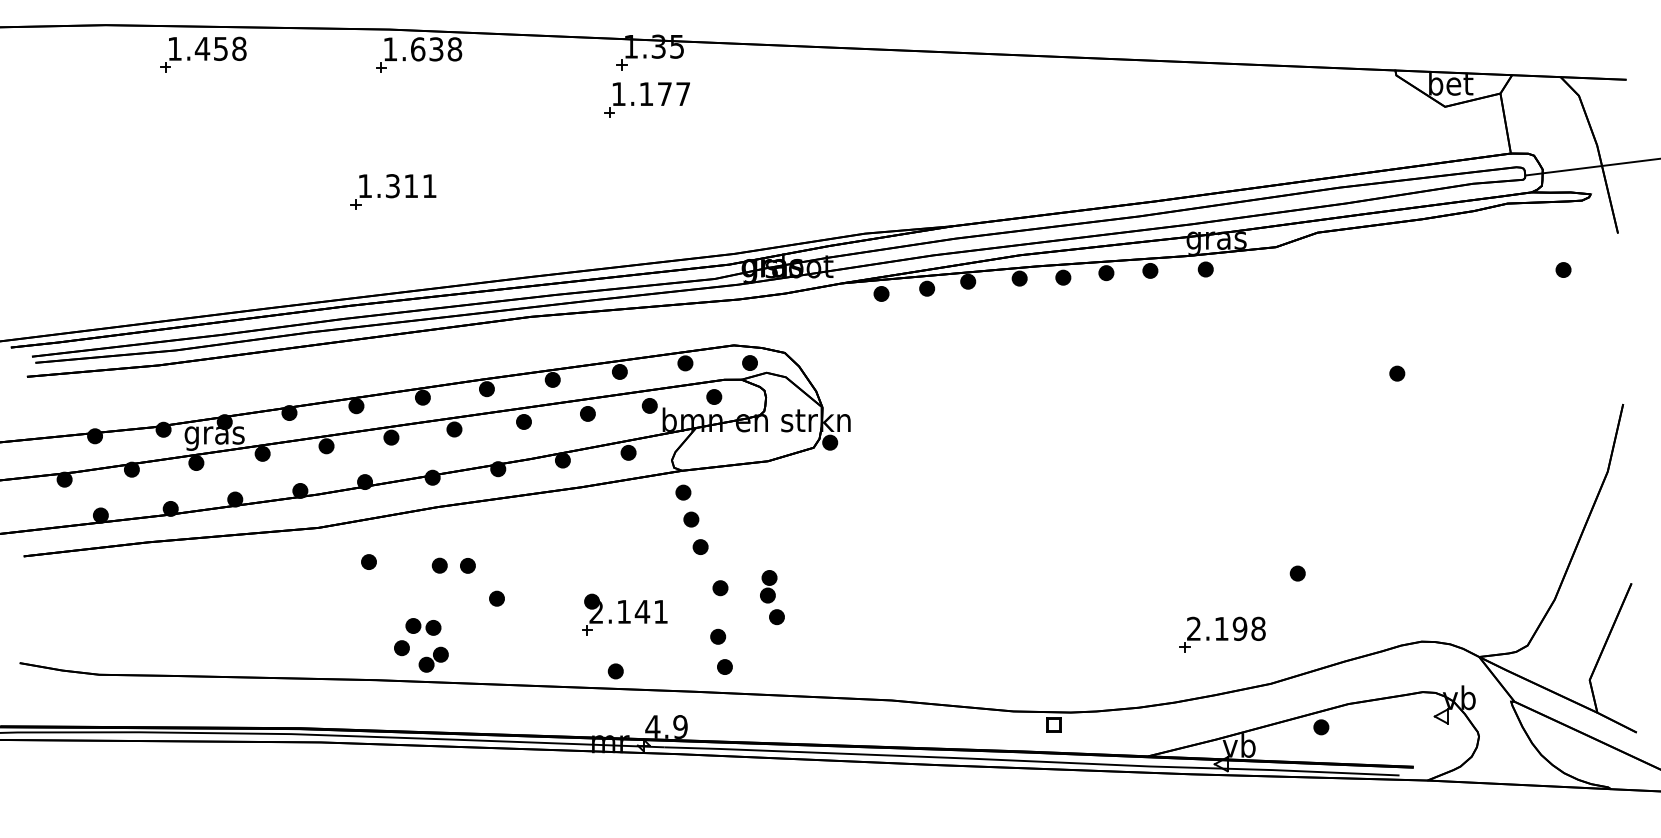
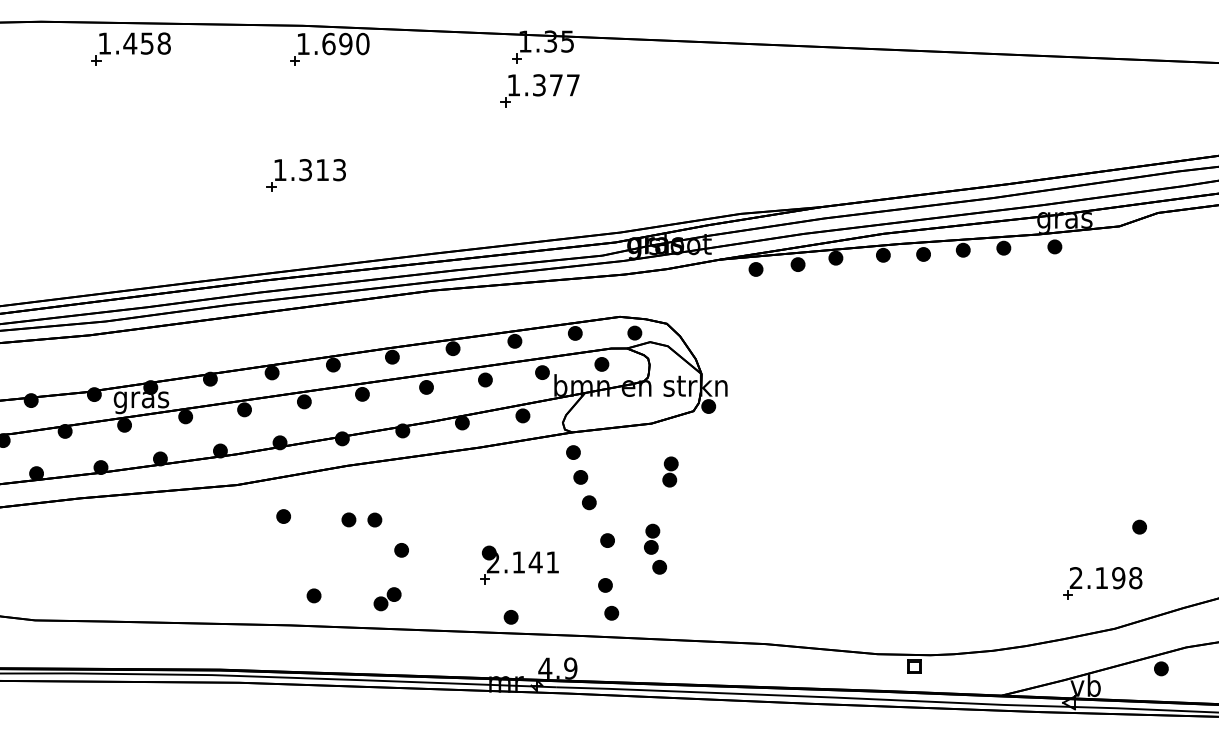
text: (445, 49) -> (354, 44), 1.638 -> 1.690
text: (646, 94) -> (539, 85), 1.177 -> 1.377
text: (429, 186) -> (339, 170), 1.311 -> 1.313
part: (788, 513) -> (670, 471), added
part: (423, 626) -> (333, 575), removed
part: (1222, 634) -> (1102, 583), moved
part: (433, 659) -> (387, 598), moved

